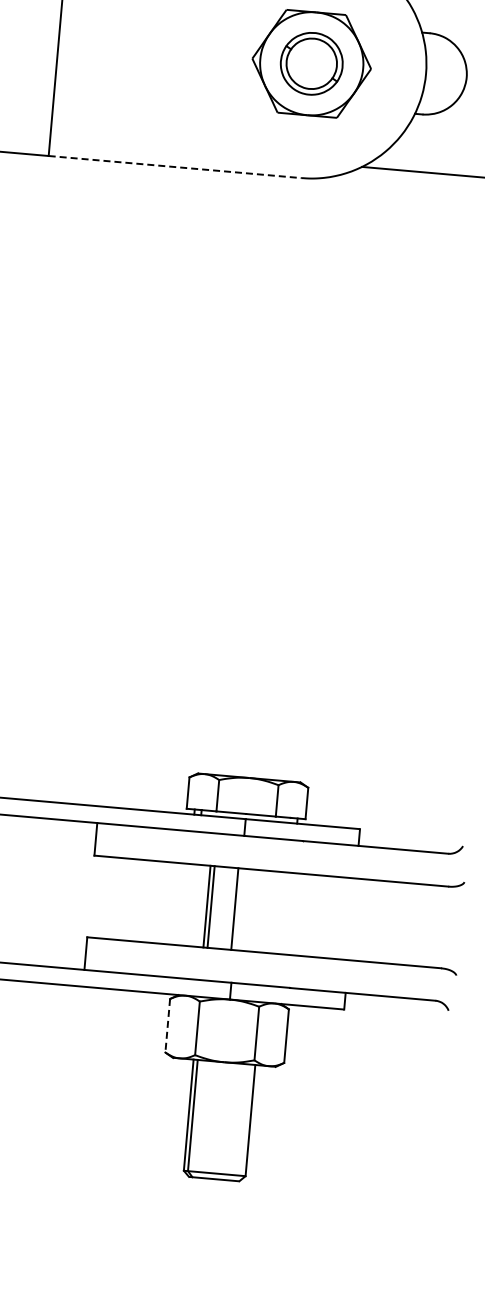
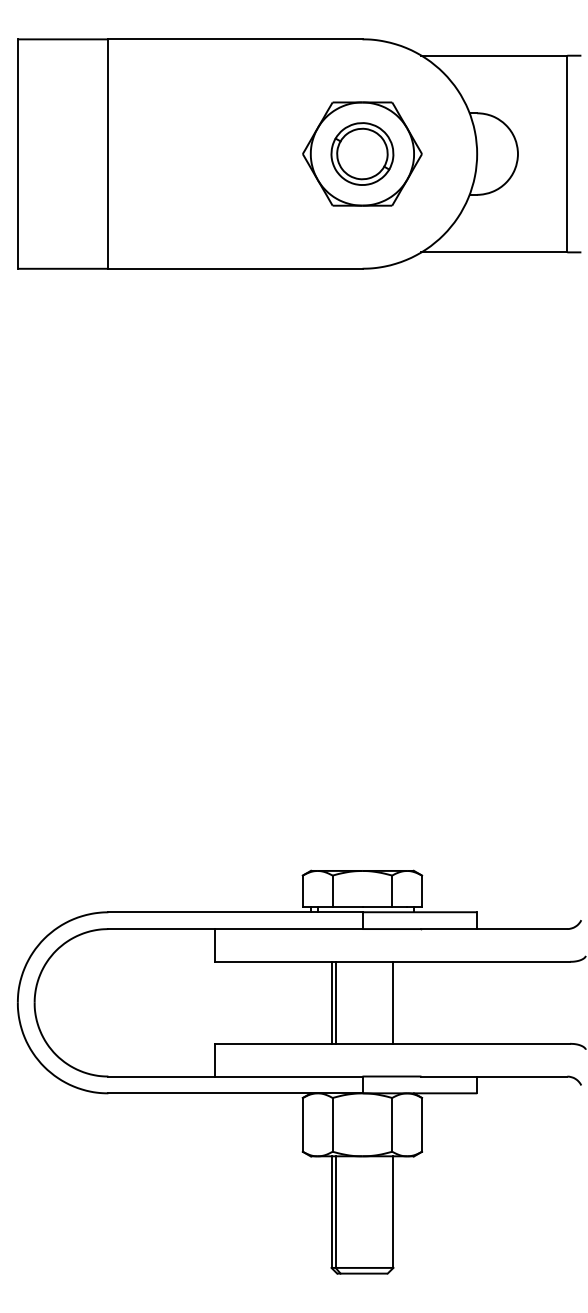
line: (175, 166) -> (235, 268), dashed -> solid
line: (234, 908) -> (393, 1002), moved
line: (167, 1025) -> (302, 1124), dashed -> solid

